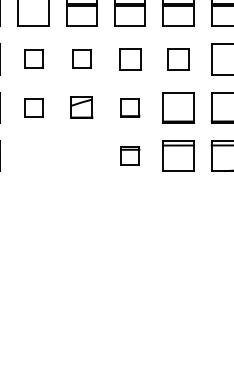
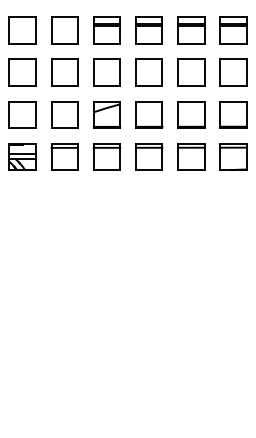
part: (33, 59) -> (64, 72), size x1.67
part: (81, 59) -> (106, 72), size x1.67
part: (129, 59) -> (148, 72), size x1.43
part: (178, 59) -> (191, 72), size x1.43
part: (33, 107) -> (64, 114), size x1.67
part: (81, 107) -> (106, 114), size x1.43
part: (130, 107) -> (149, 114), size x1.67
part: (33, 155) -> (64, 156), added
part: (81, 155) -> (106, 156), added
part: (130, 155) -> (149, 156), size x1.67

